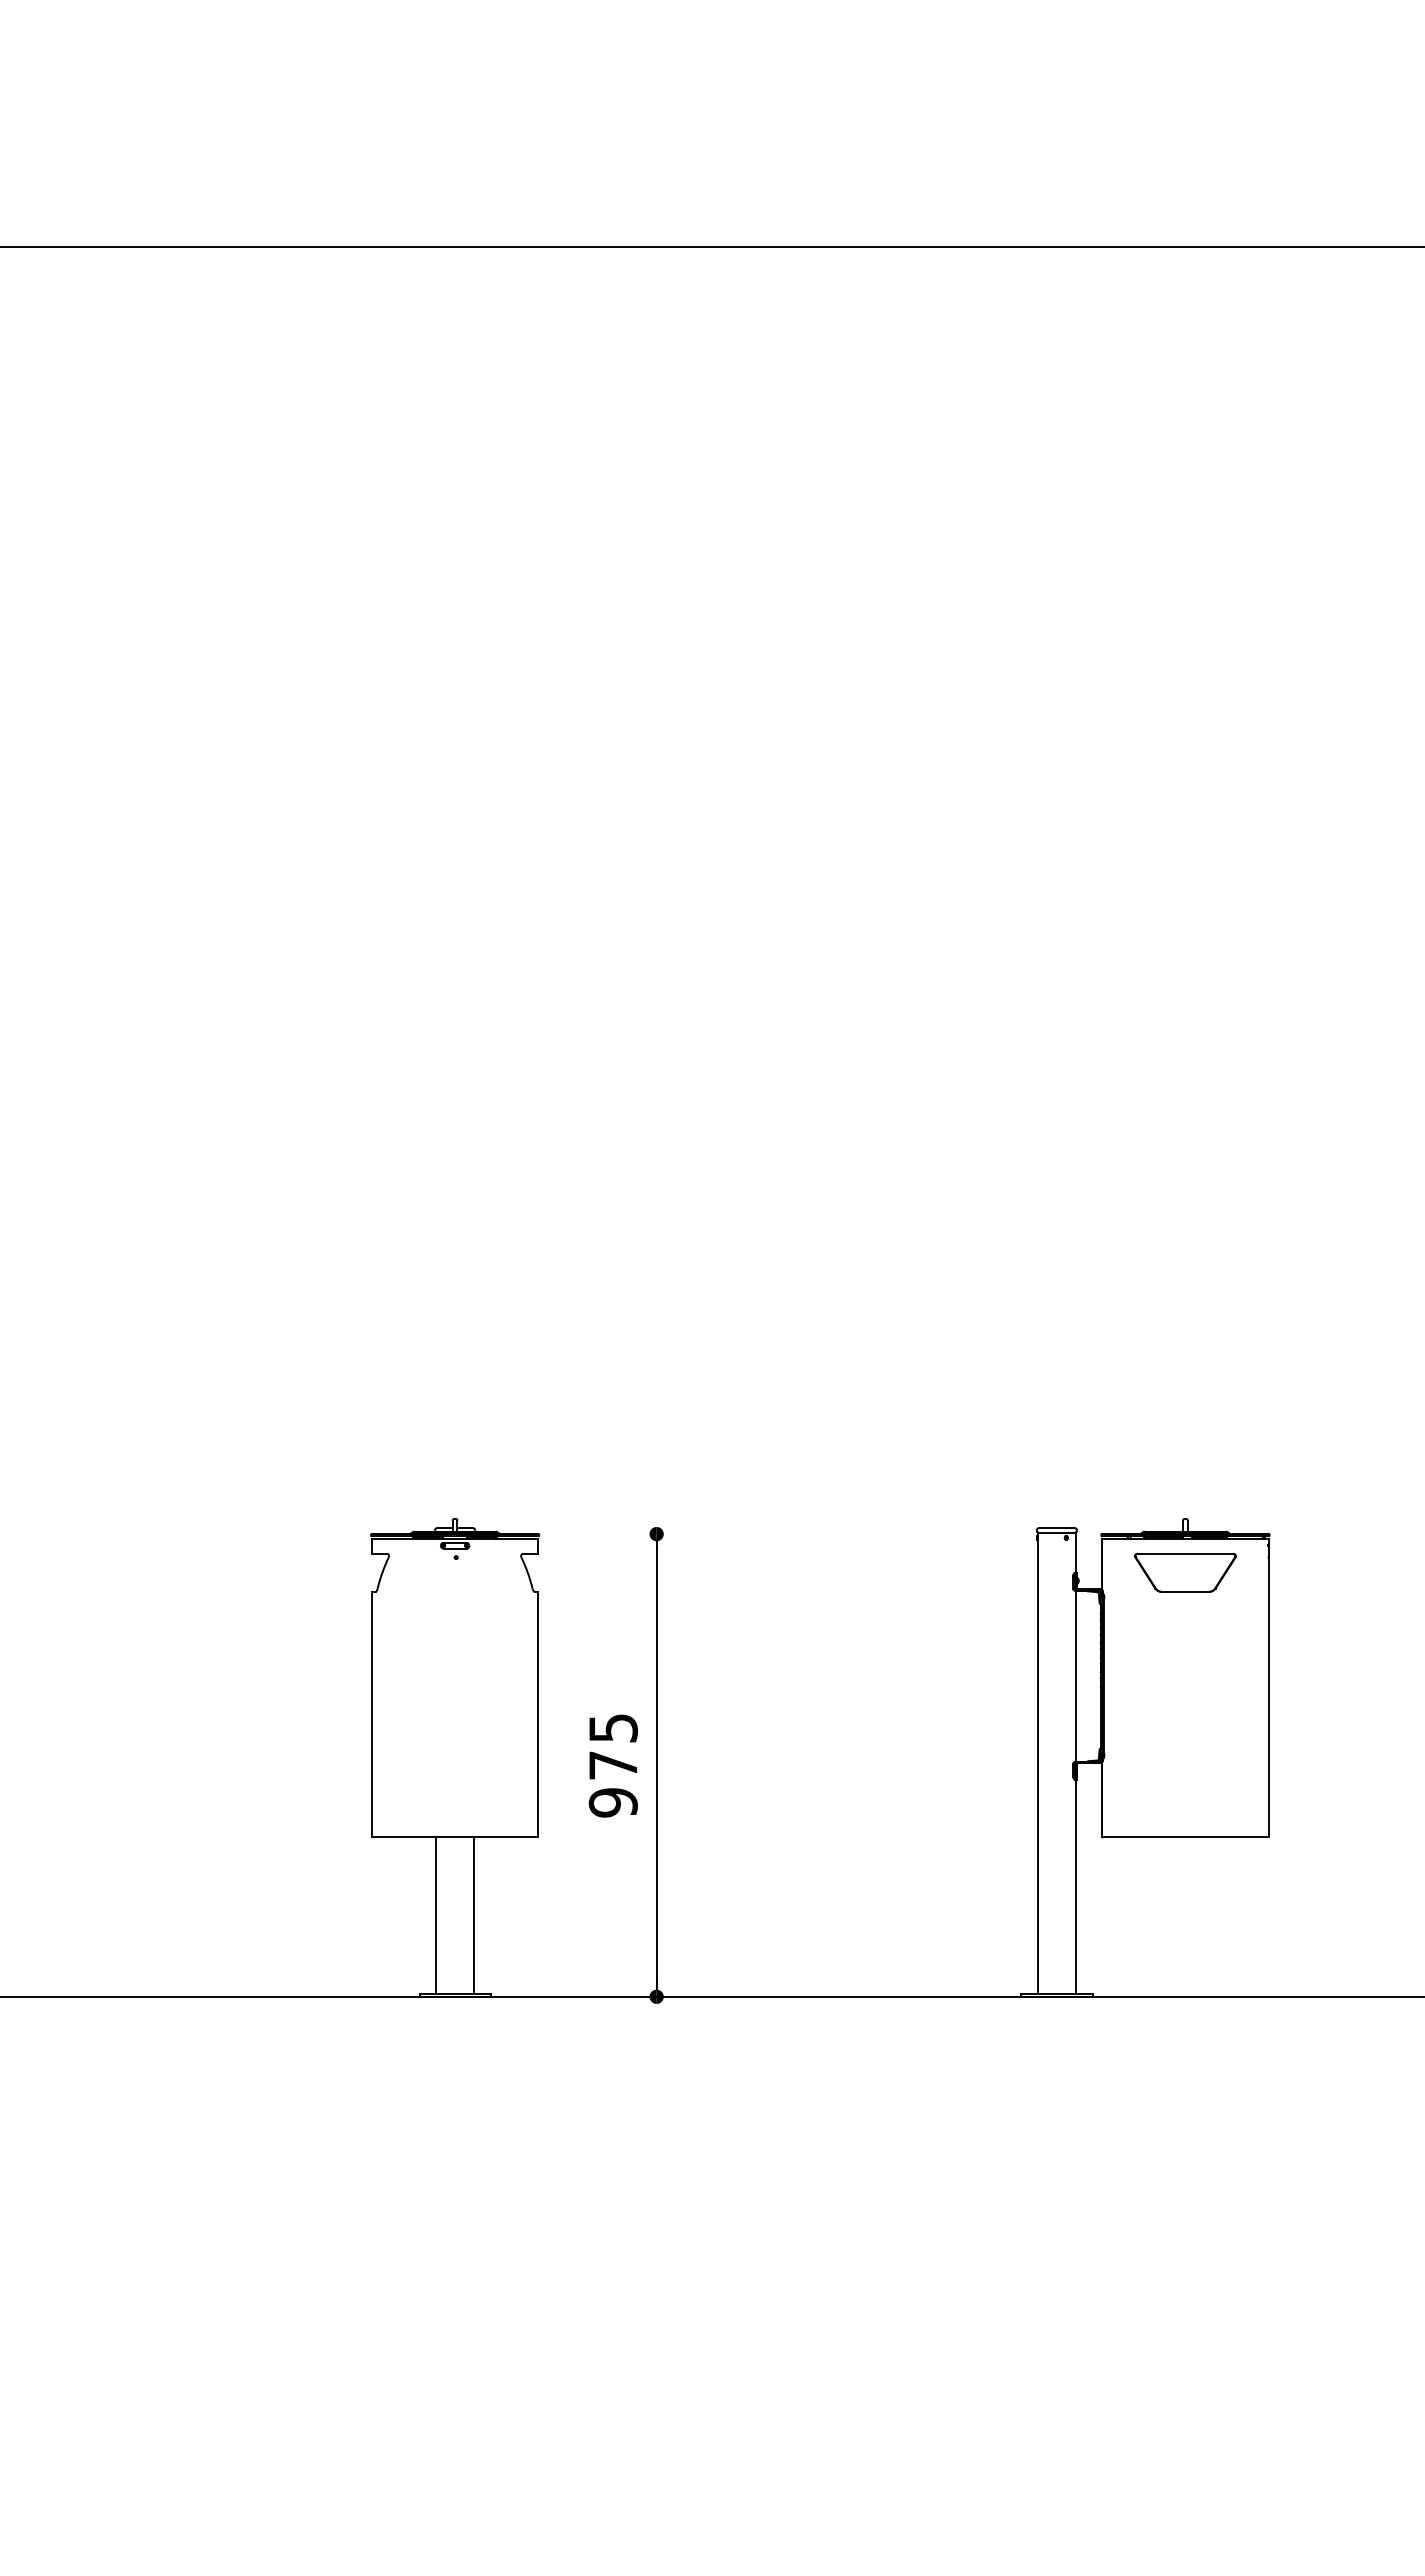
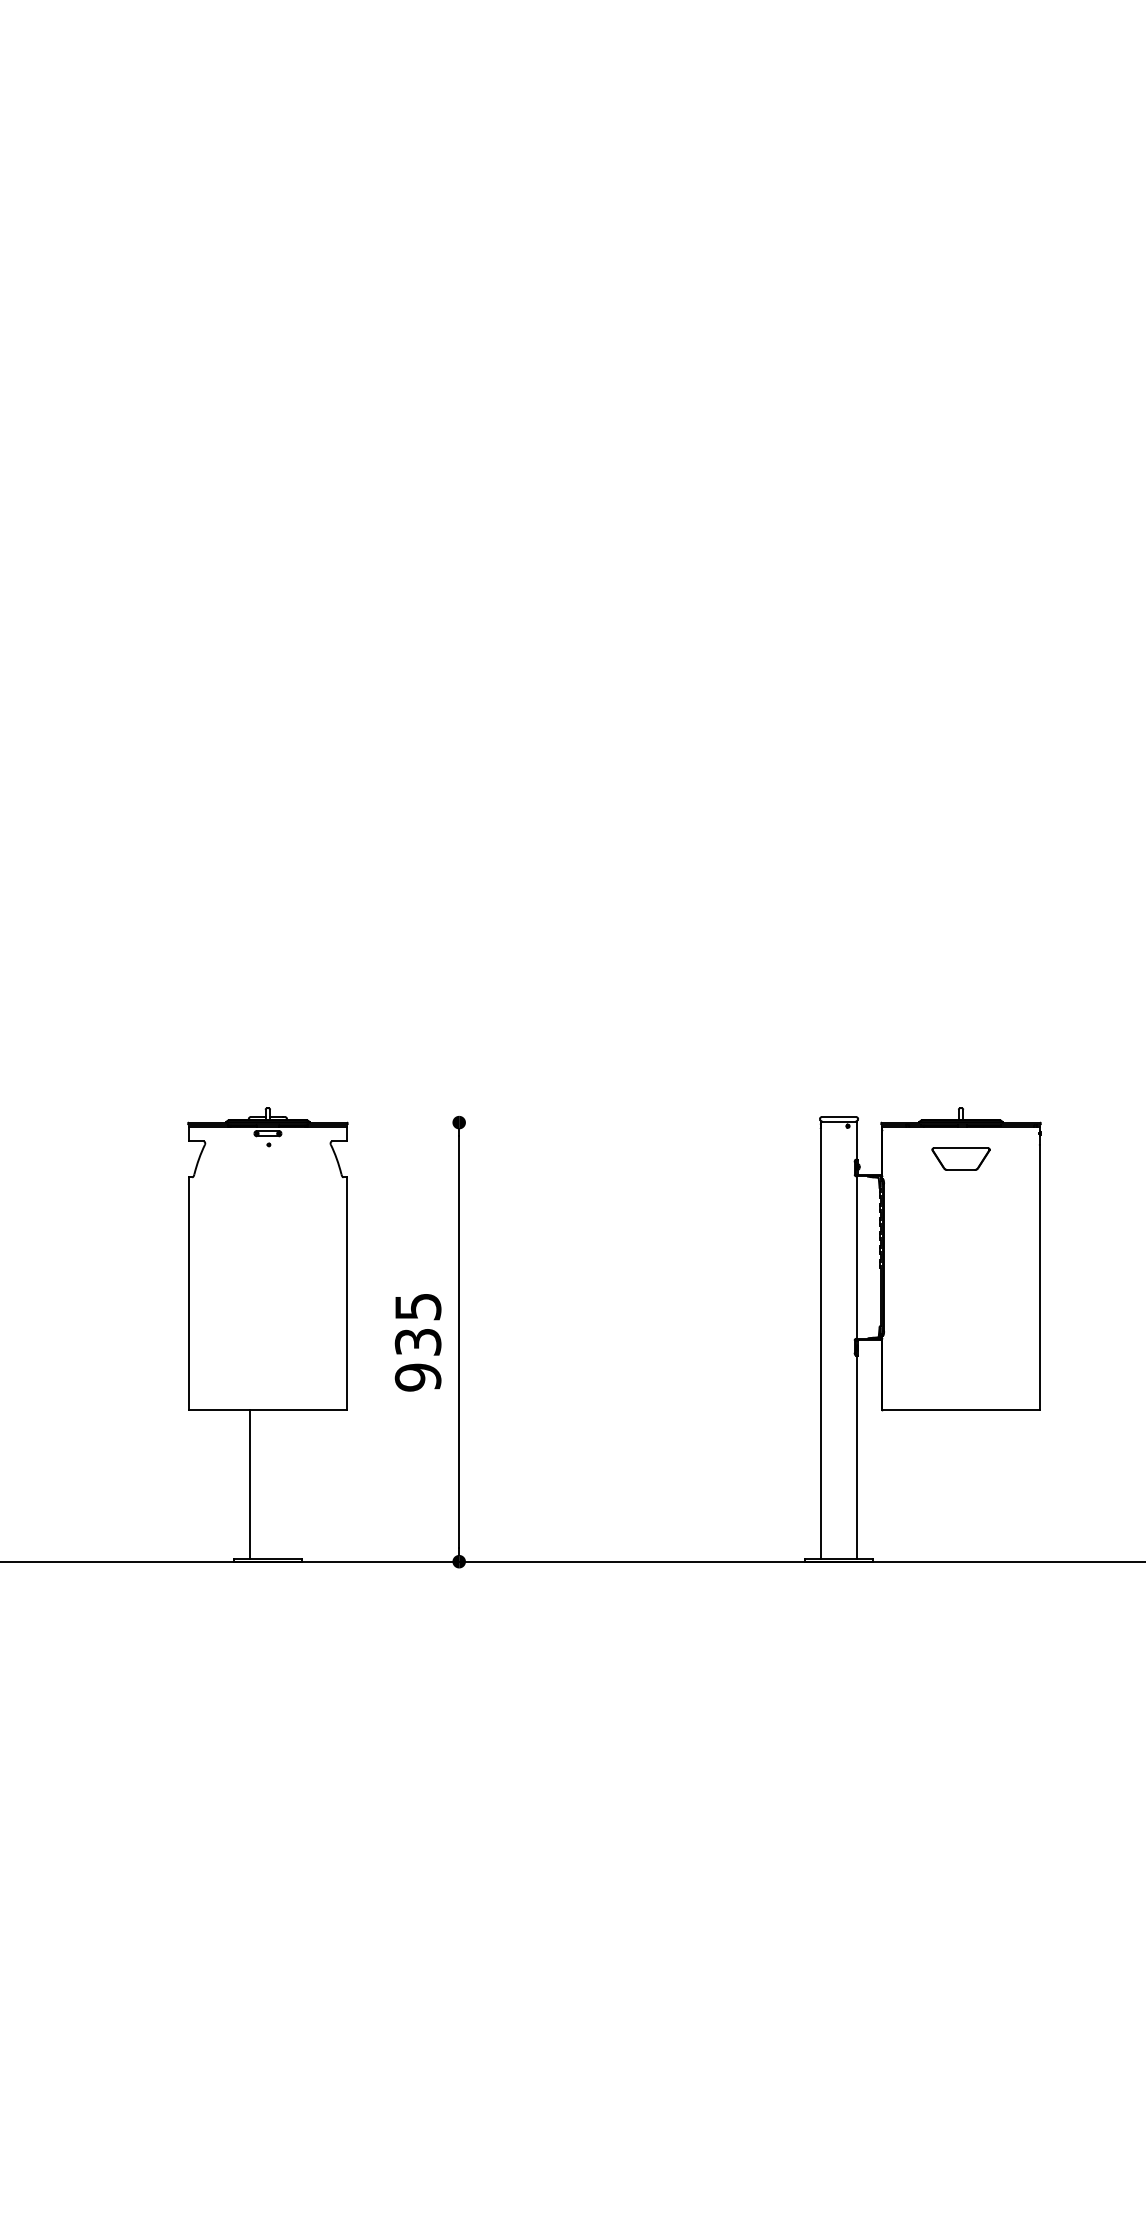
part: (1185, 1572) -> (961, 1159), size x0.6
text: (612, 1765) -> (417, 1342), 975 -> 935
line: (474, 1914) -> (286, 1483), removed

